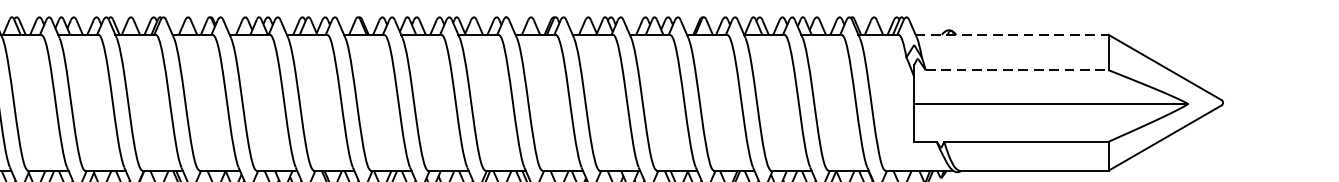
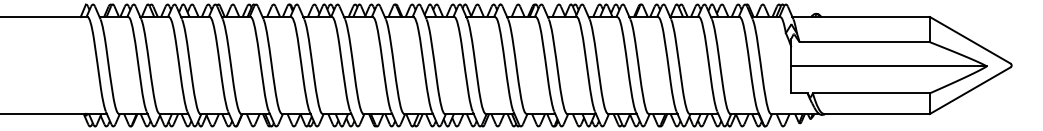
line: (1012, 35) -> (861, 17), dashed -> solid
line: (1018, 70) -> (865, 42), dashed -> solid

